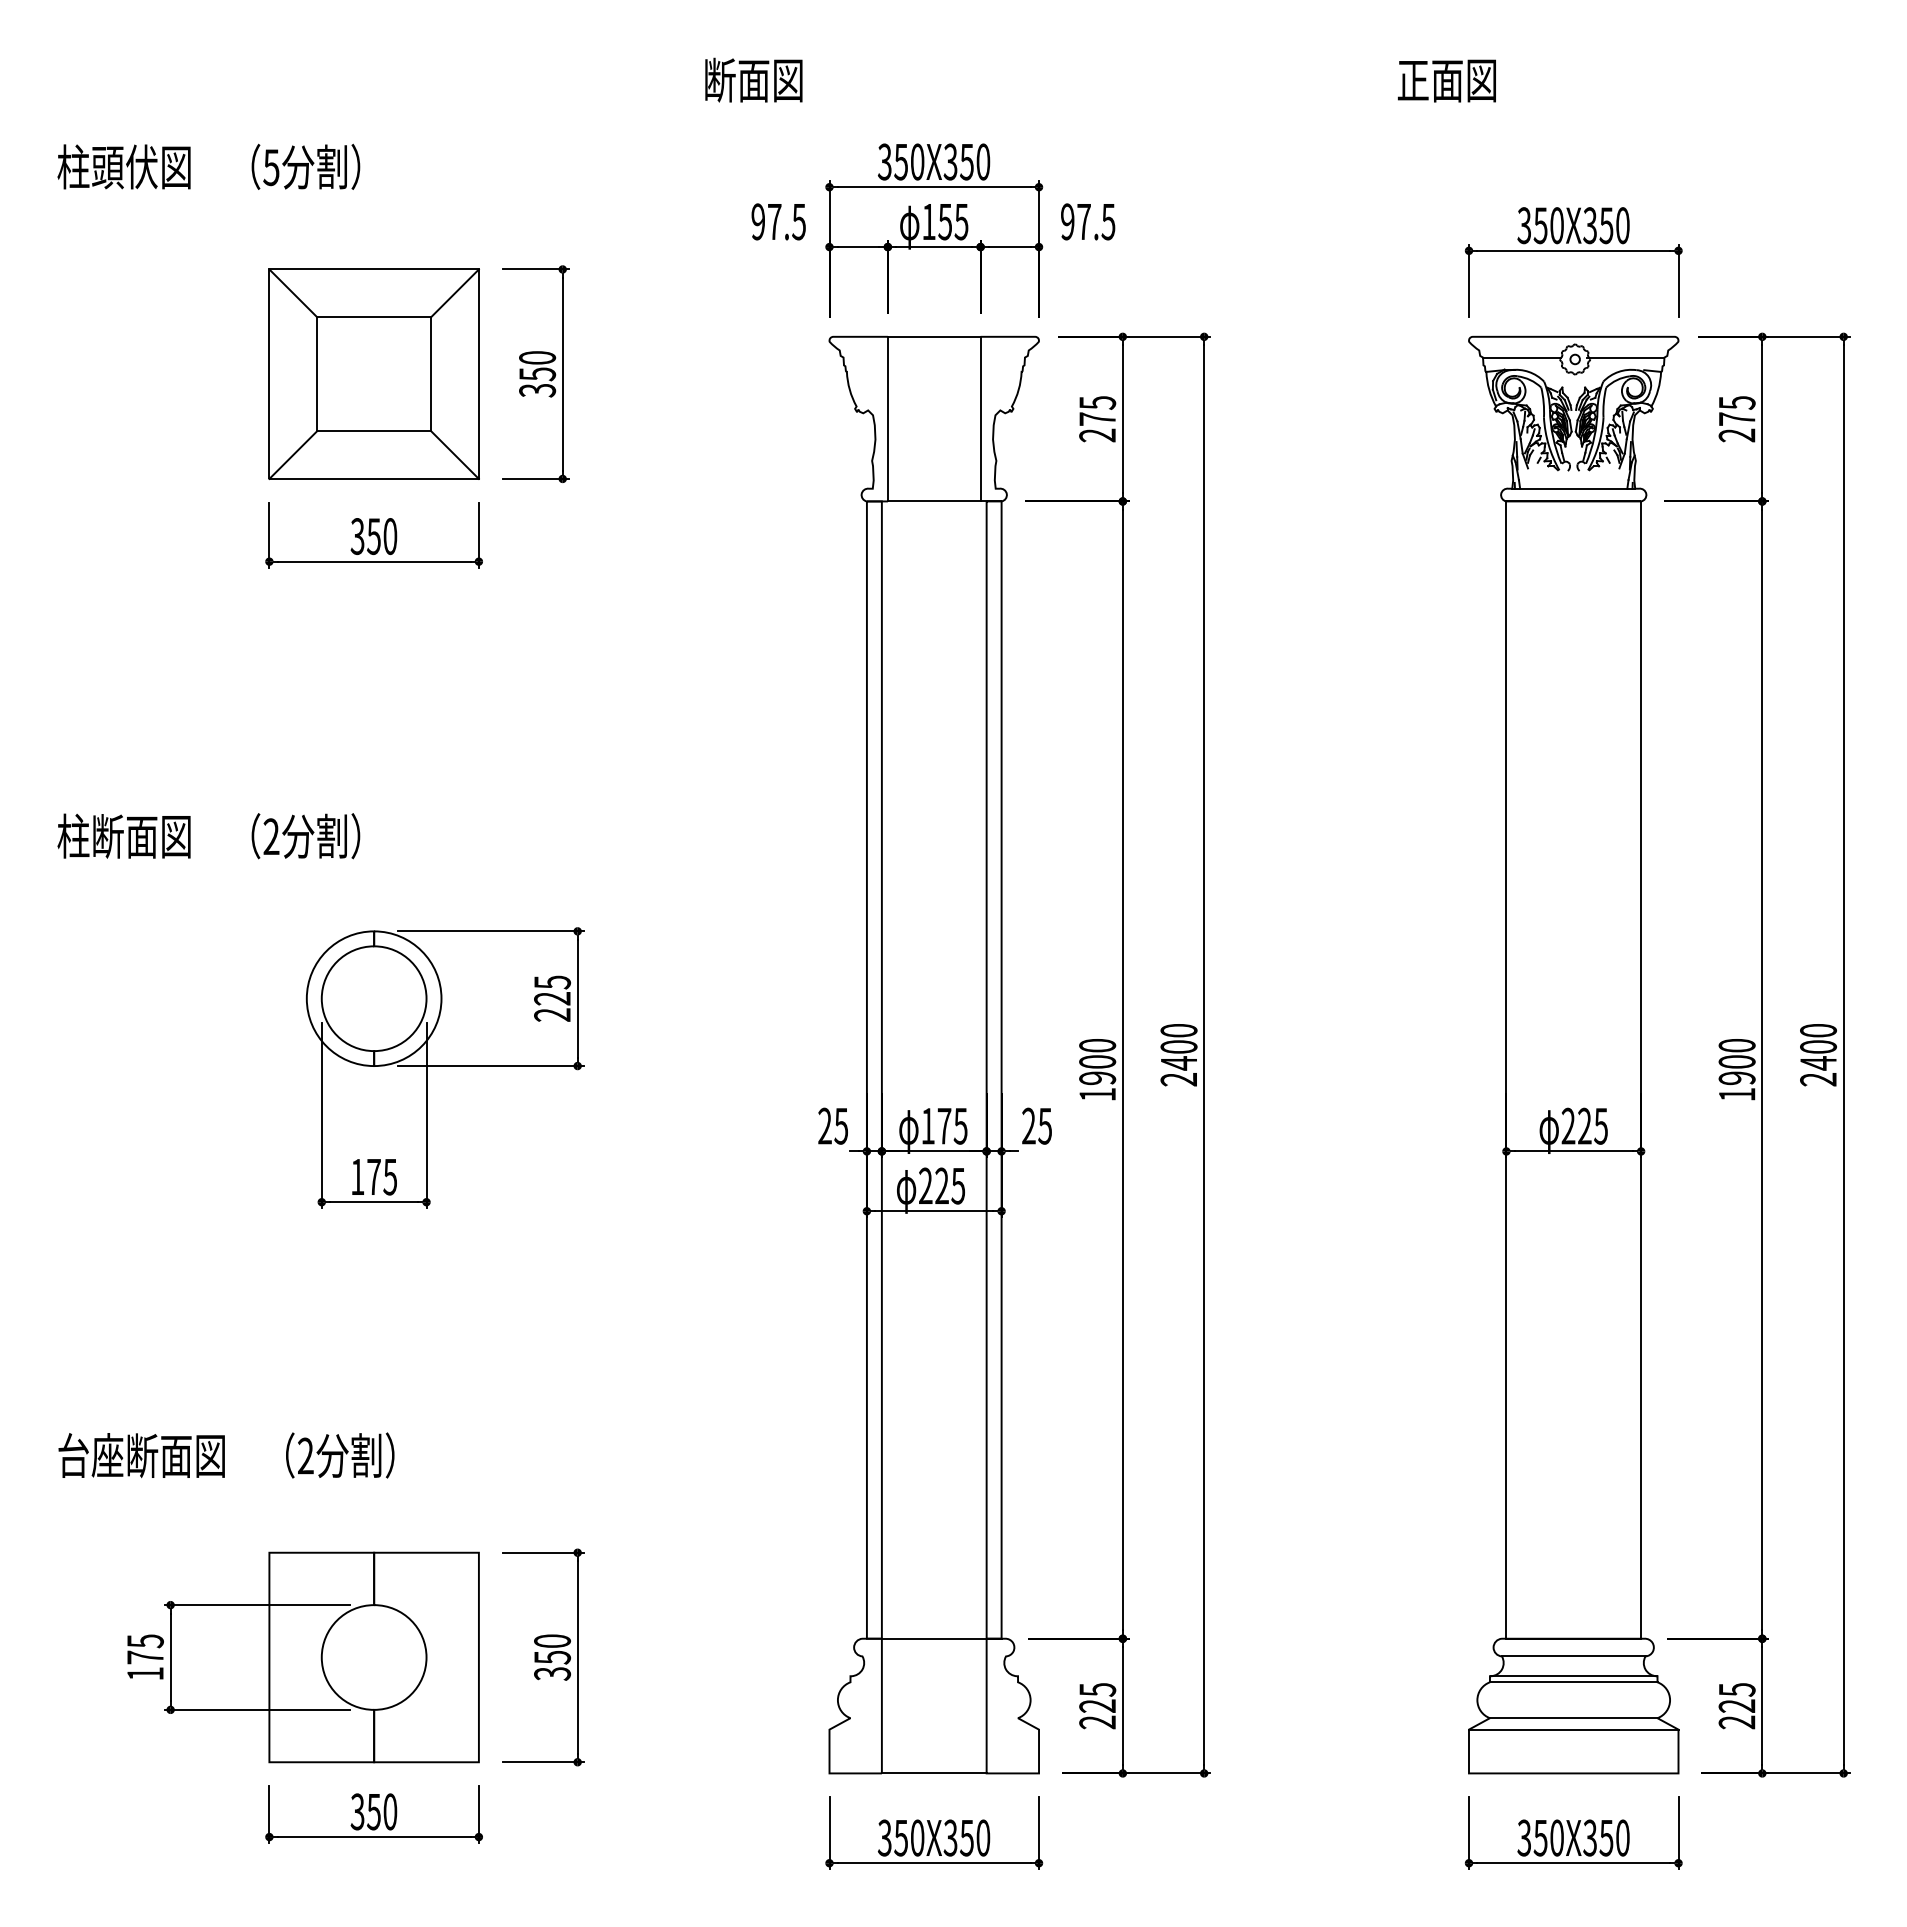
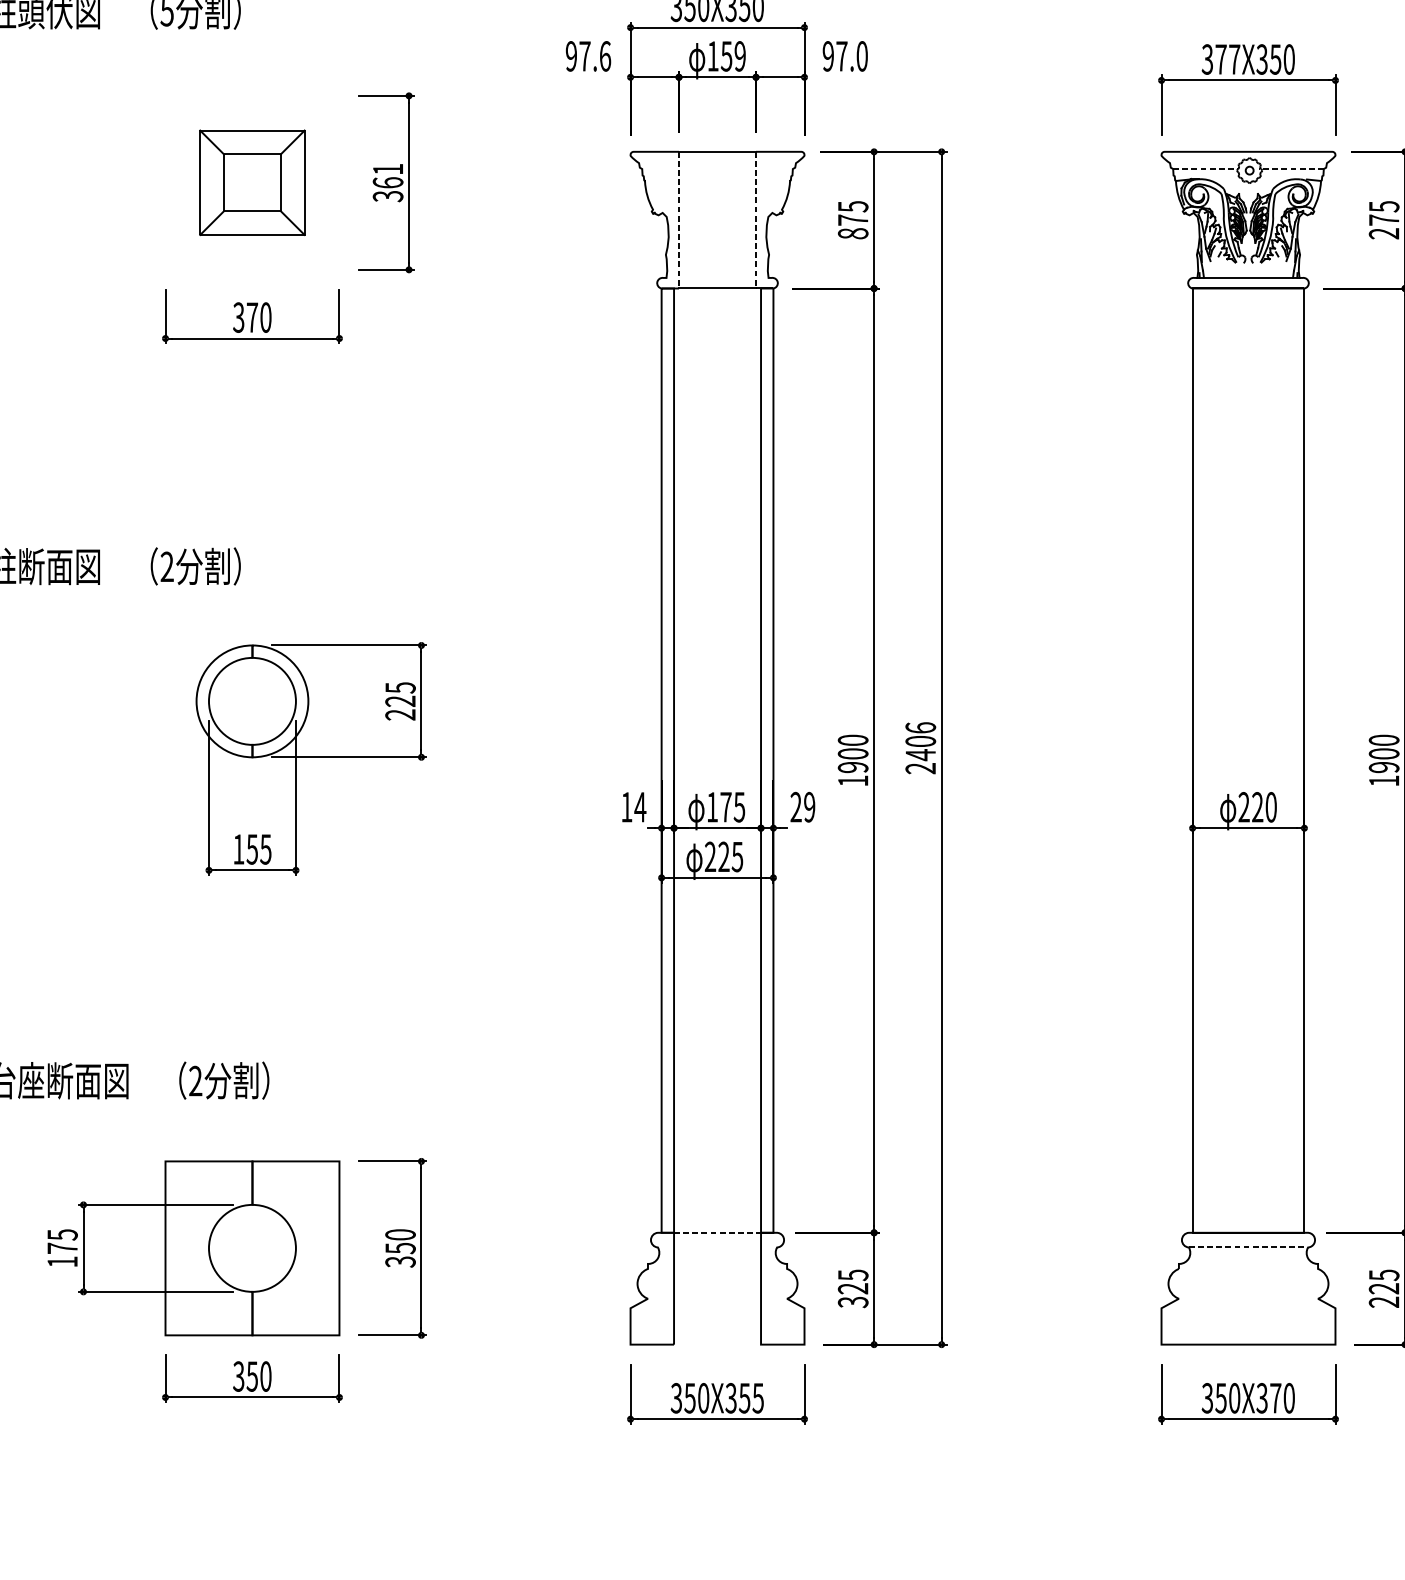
text: (799, 221) -> (605, 56), 97.5 -> 97.6
text: (961, 221) -> (740, 56), 155 -> 159
text: (1108, 221) -> (862, 56), 97.5 -> 97.0
text: (1548, 225) -> (1227, 59), 350X350 -> 377X350
line: (1521, 358) -> (1205, 169), solid -> dashed
line: (1625, 358) -> (1291, 169), solid -> dashed
text: (537, 366) -> (388, 176), 350 -> 361
part: (373, 373) -> (251, 182), size x0.6
line: (887, 419) -> (678, 220), solid -> dashed
line: (980, 419) -> (755, 220), solid -> dashed
text: (1097, 435) -> (853, 233), 275 -> 875
text: (373, 536) -> (251, 317), 350 -> 370
text: (1178, 1030) -> (920, 727), 2400 -> 2406
text: (833, 1125) -> (633, 806), 25 -> 14
text: (1044, 1125) -> (809, 806), 25 -> 29
text: (1600, 1125) -> (1270, 806), 225 -> 220
text: (373, 1177) -> (251, 849), 175 -> 155
line: (934, 1638) -> (717, 1232), solid -> dashed
line: (1573, 1656) -> (1248, 1247), solid -> dashed
line: (1573, 1676) -> (1248, 1264), removed
line: (1573, 1682) -> (1248, 1269), removed
line: (1573, 1718) -> (1248, 1299), removed
text: (1098, 1722) -> (853, 1302), 225 -> 325
line: (1573, 1729) -> (1248, 1308), removed
line: (933, 1773) -> (716, 1344), removed
text: (983, 1837) -> (758, 1397), 350X350 -> 350X355
text: (1606, 1838) -> (1275, 1398), 350X350 -> 350X370

